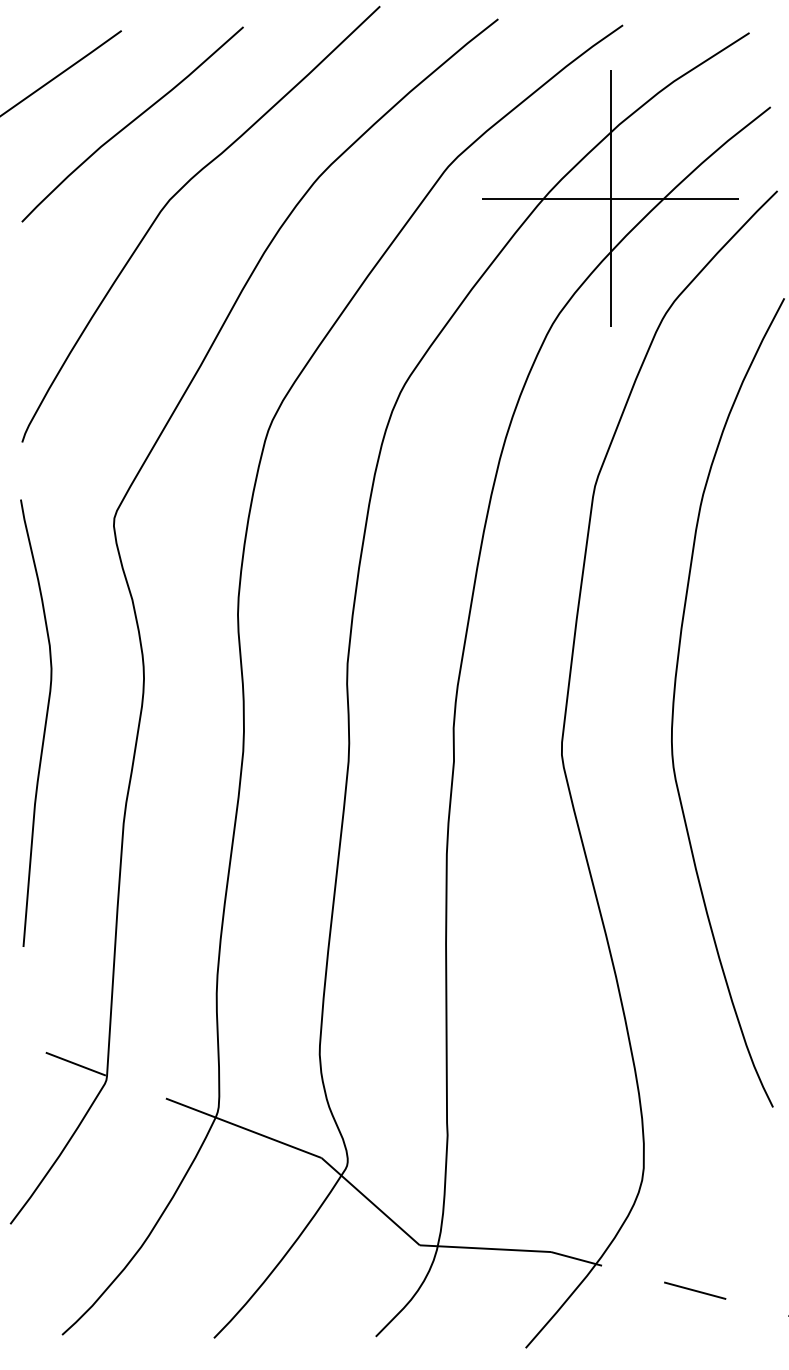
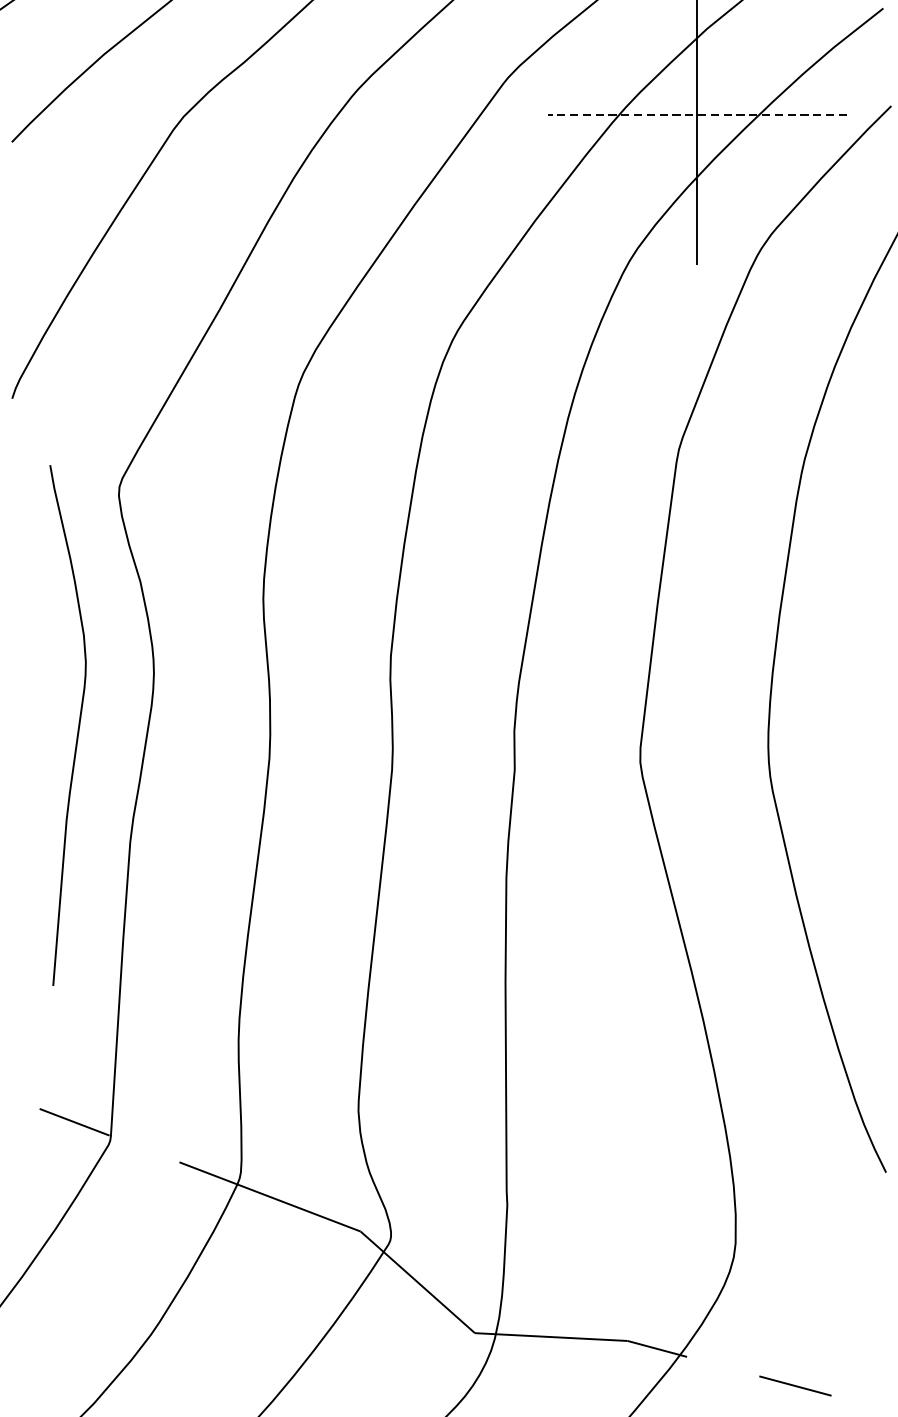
line: (610, 198) -> (696, 114), solid -> dashed
curve: (44, 723) -> (77, 725), moved

